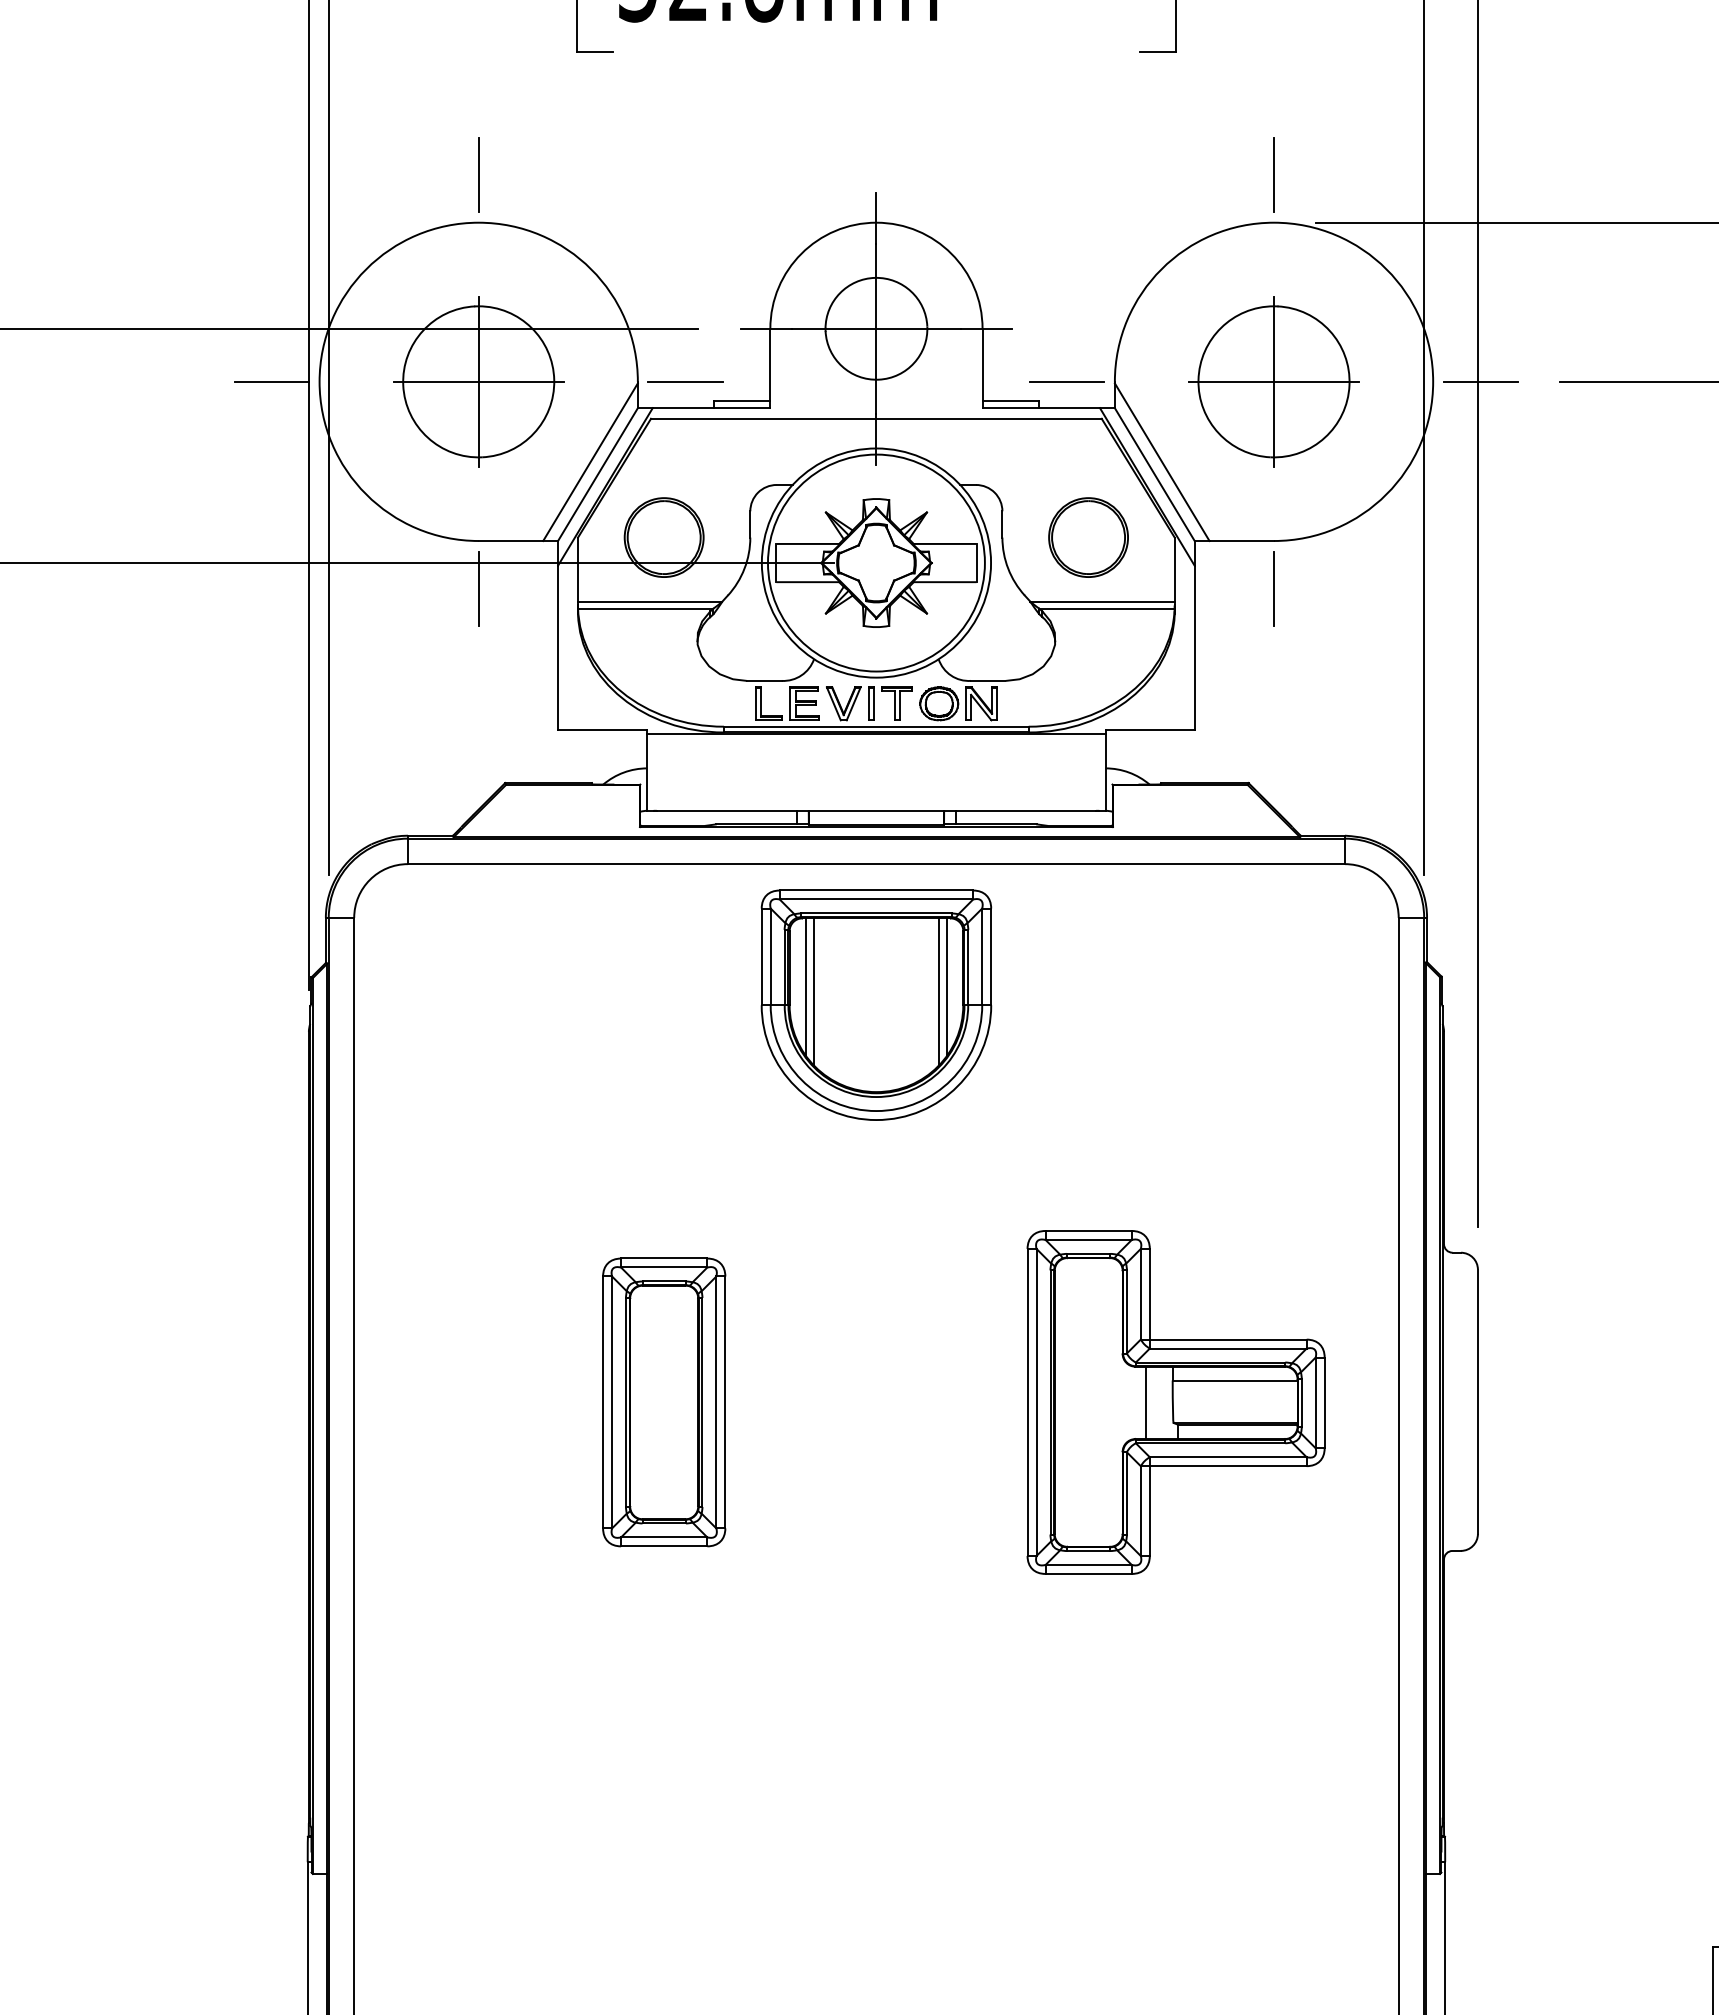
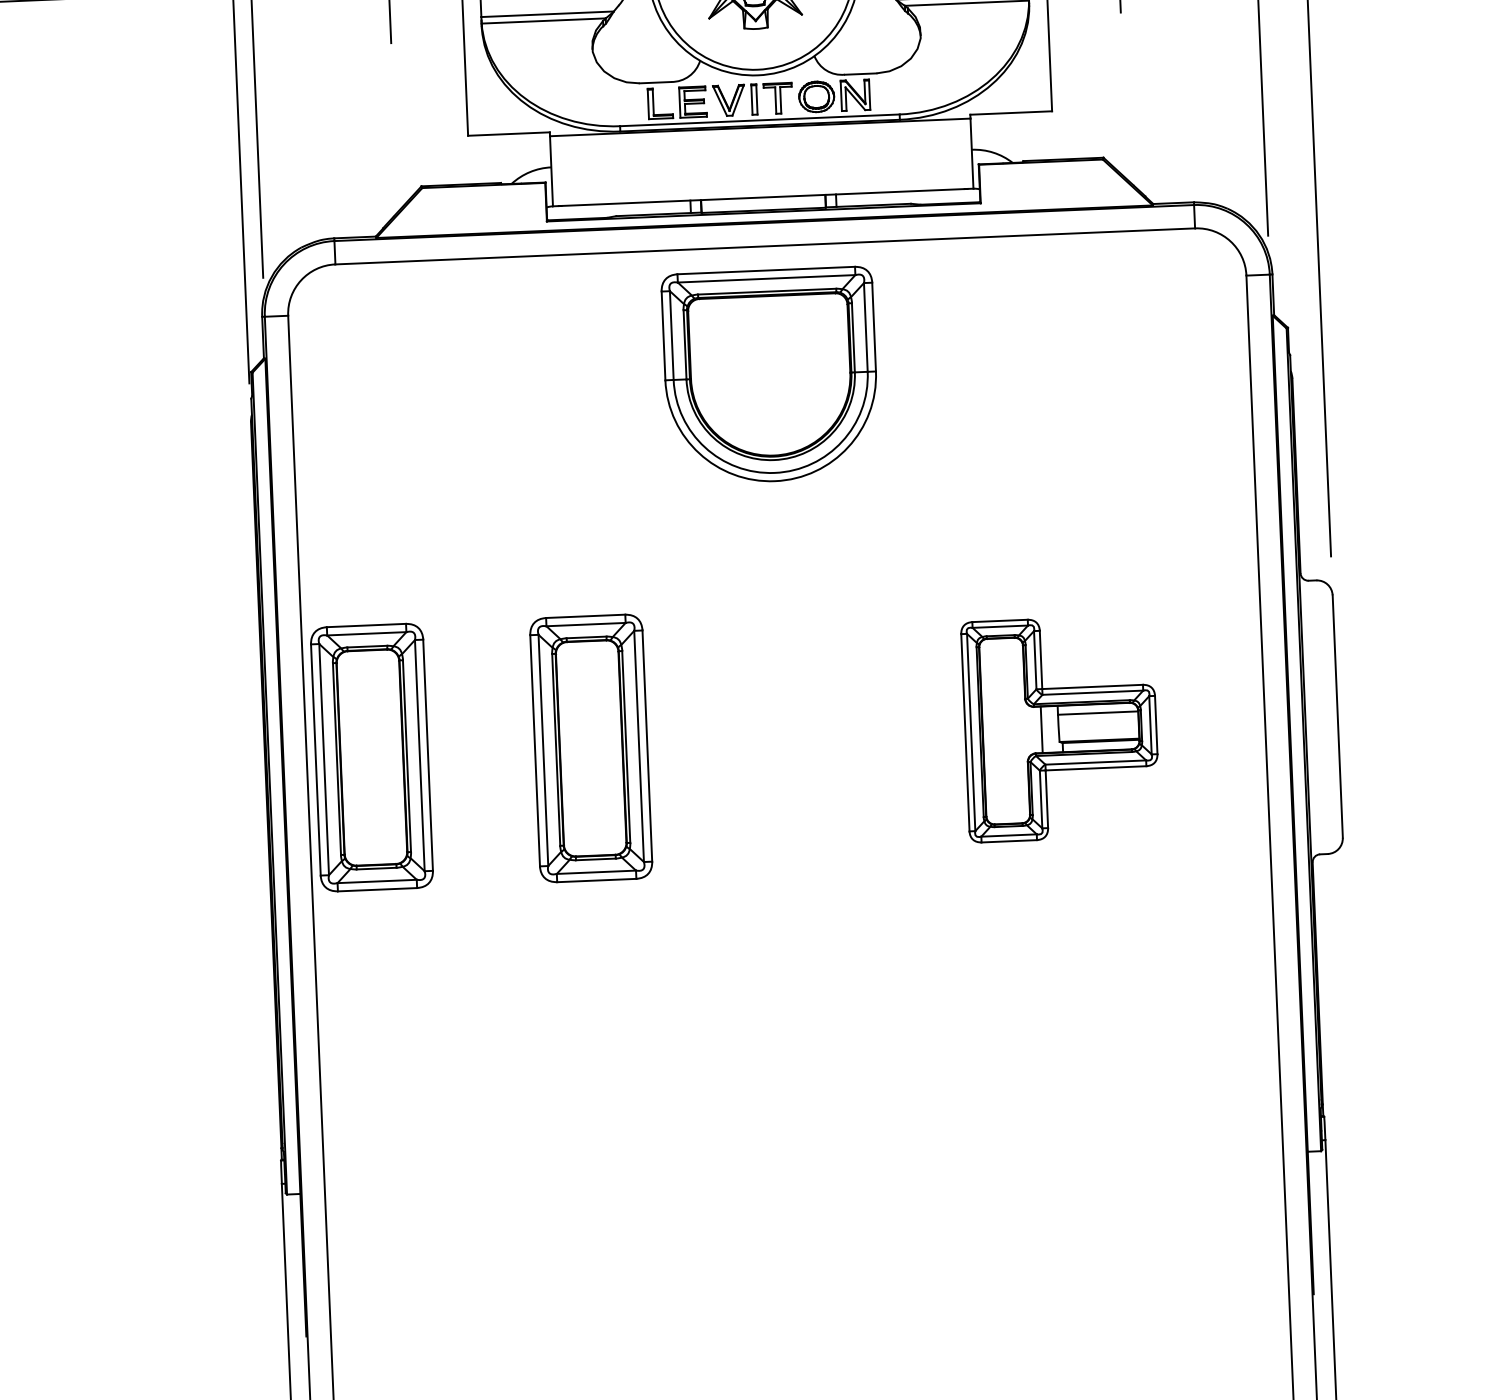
line: (806, 987) -> (705, 362), removed
line: (946, 987) -> (834, 356), removed
line: (814, 991) -> (713, 365), removed
line: (938, 991) -> (827, 360), removed
part: (425, 1402) -> (372, 757), added
part: (1175, 1402) -> (1060, 728), size x0.7

